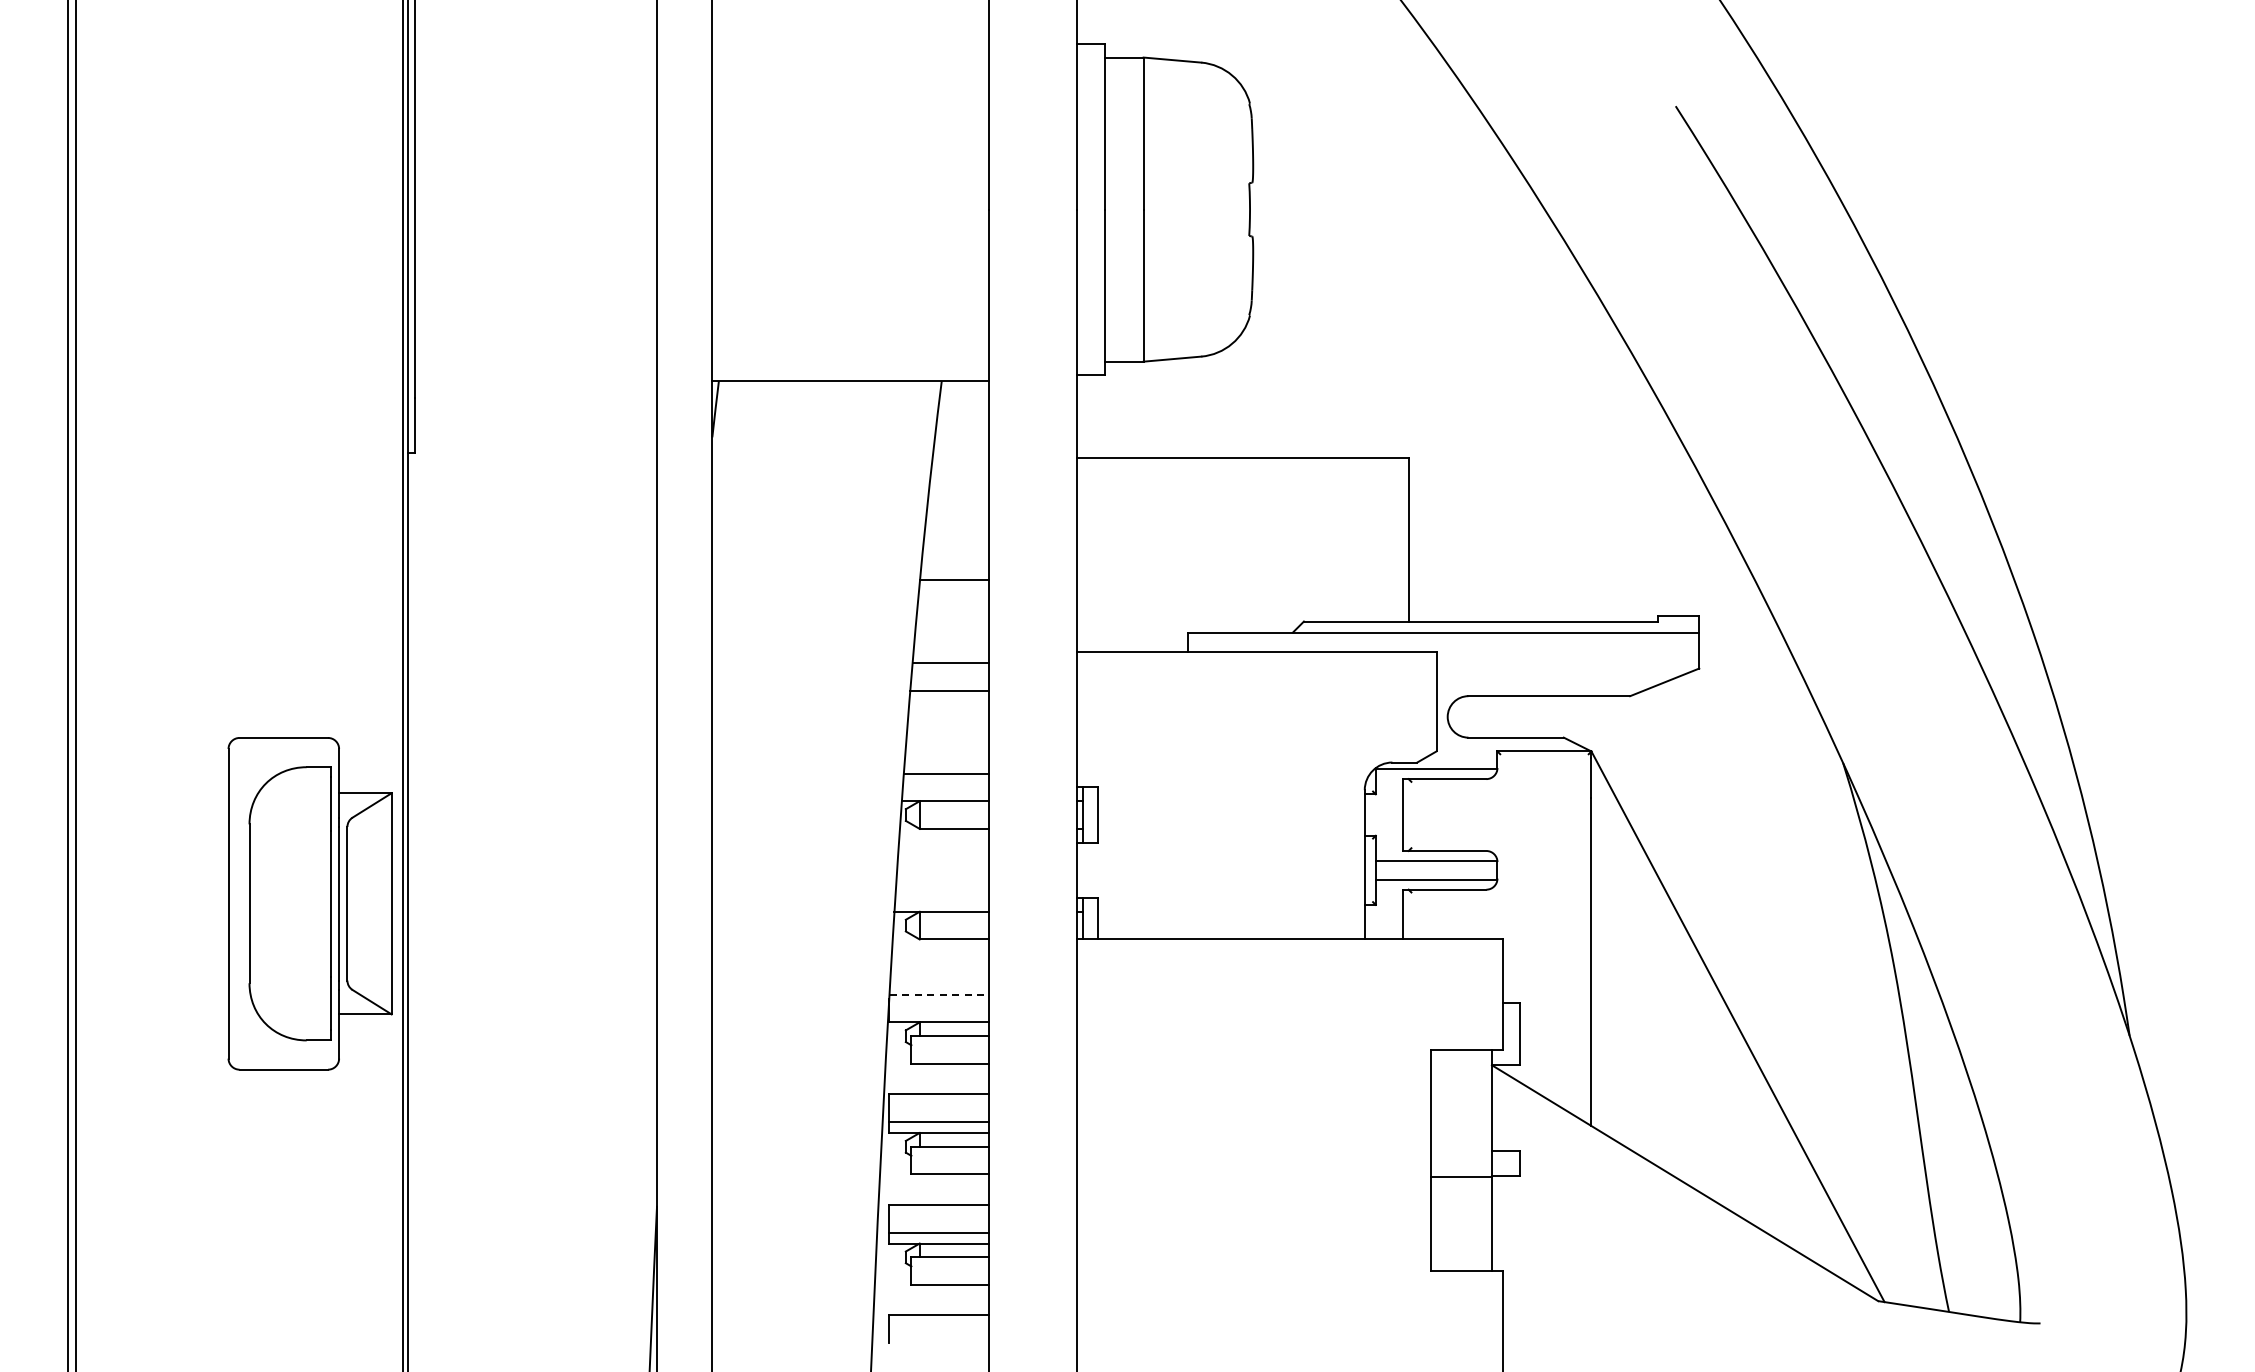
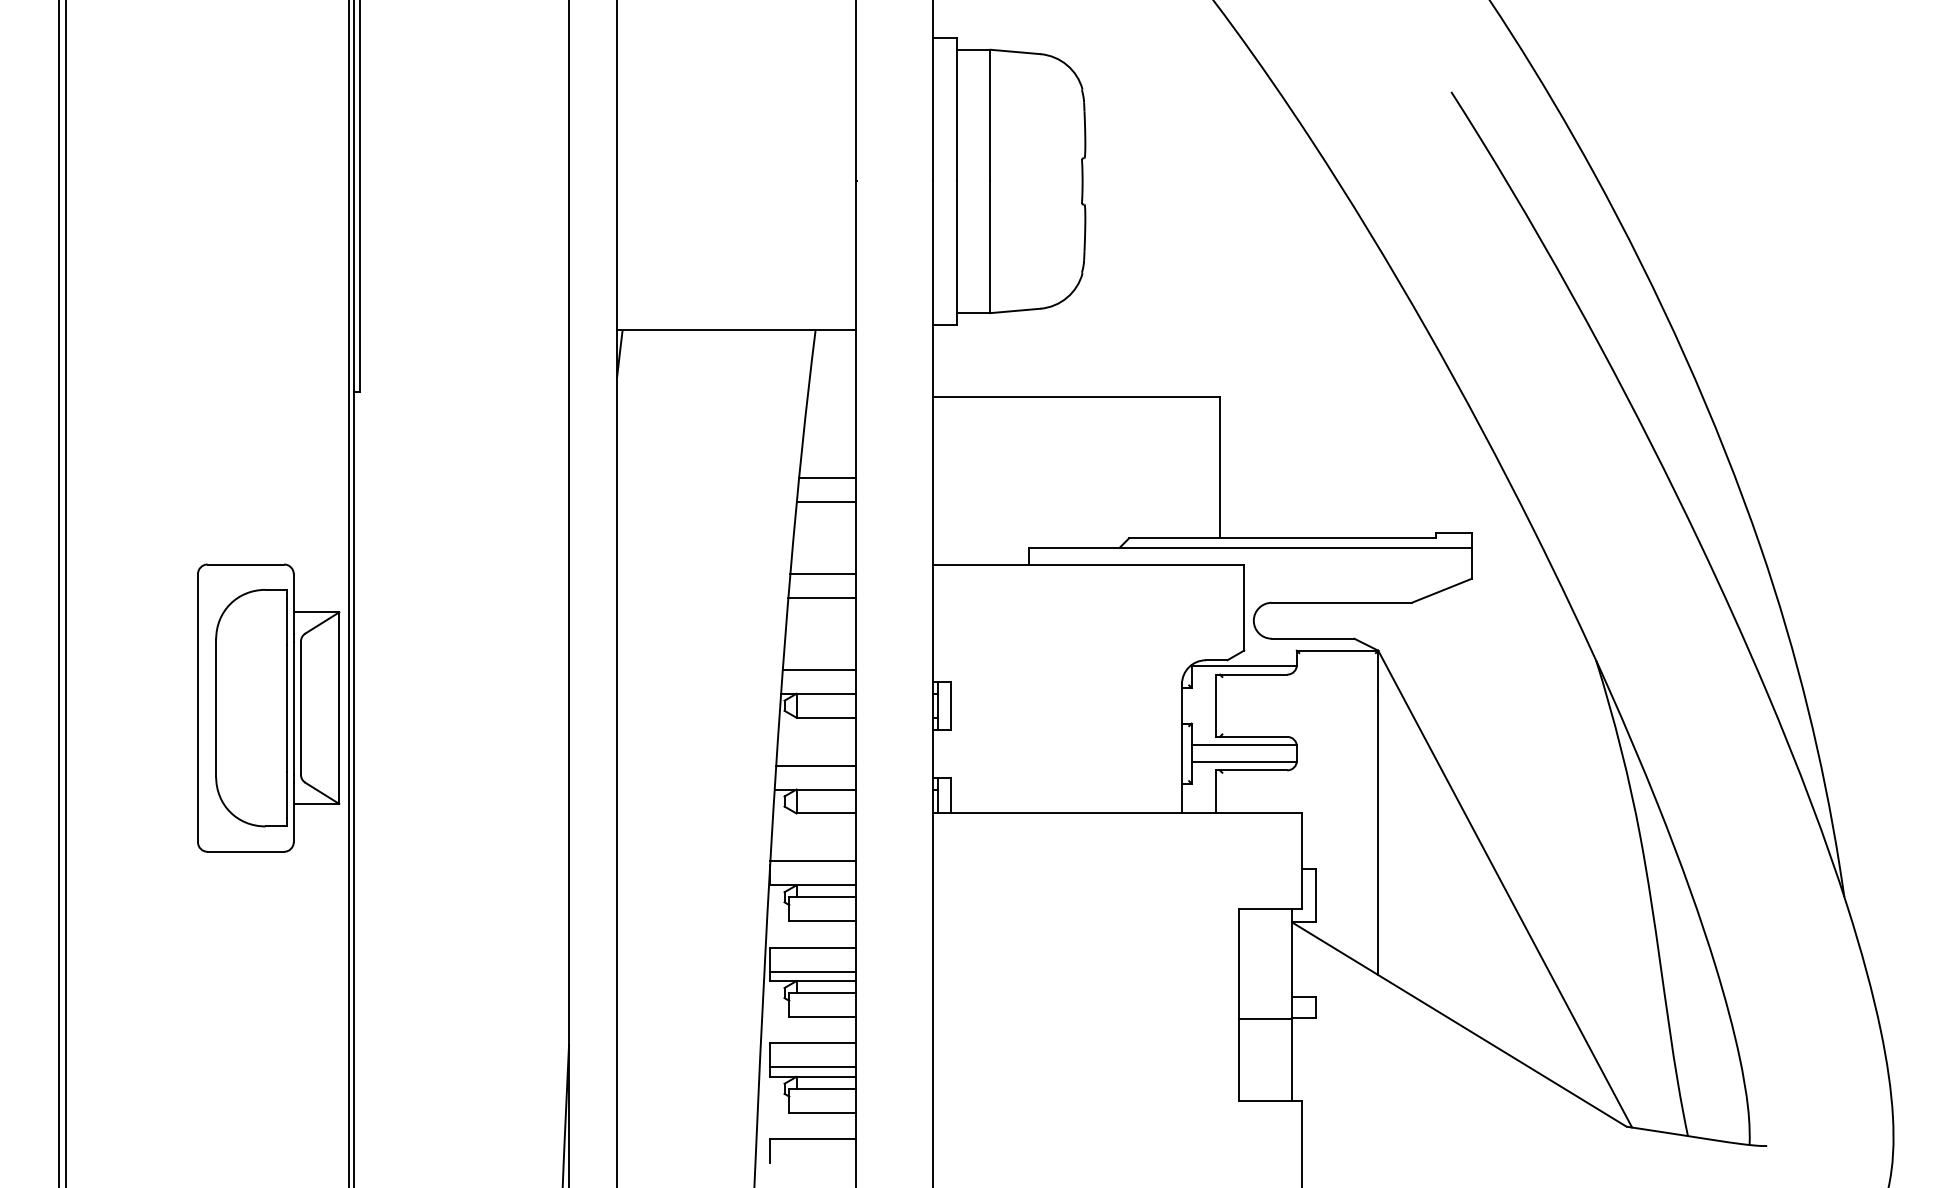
line: (955, 552) -> (827, 478), added
line: (942, 884) -> (816, 765), added
part: (309, 903) -> (268, 707), moved
line: (939, 994) -> (813, 861), dashed -> solid

